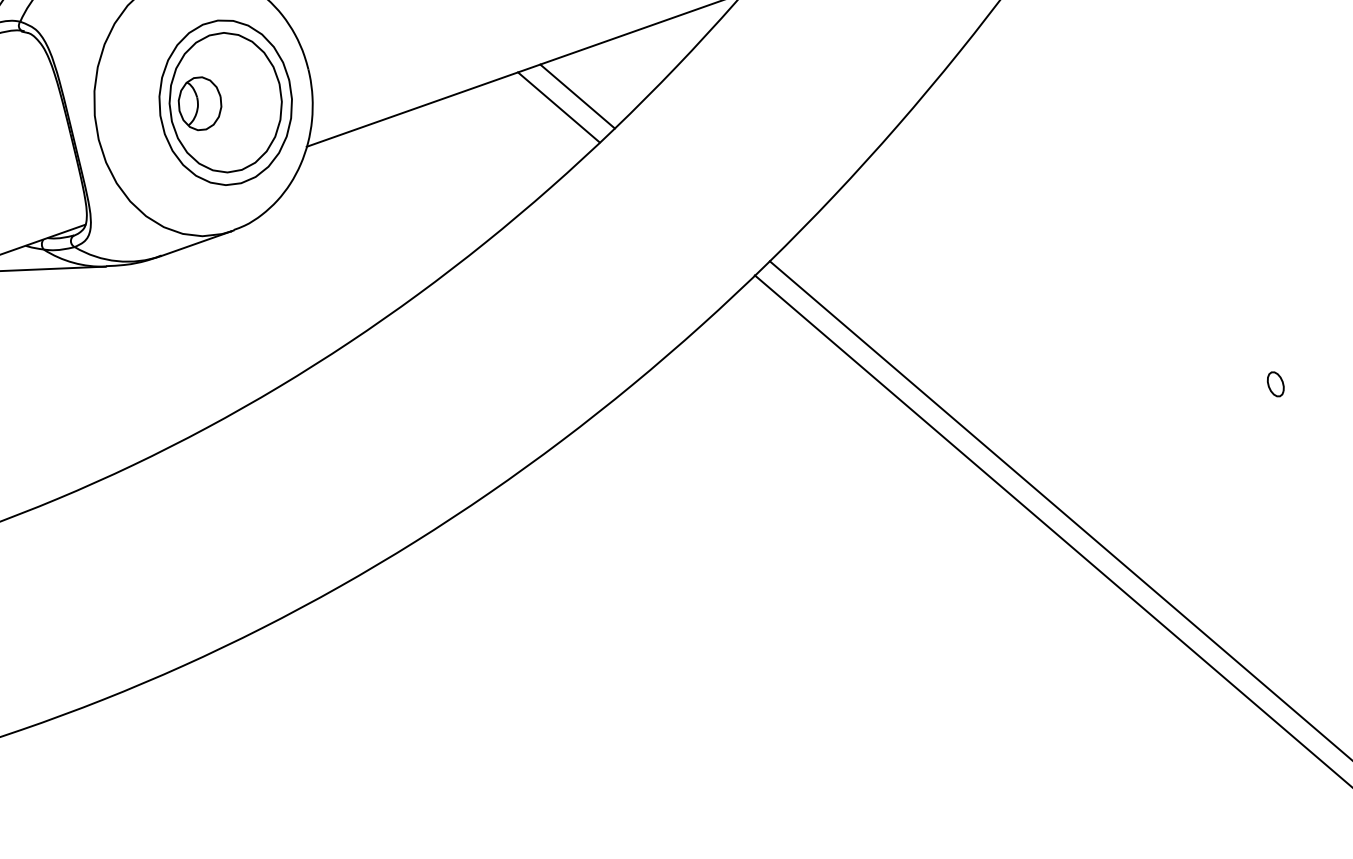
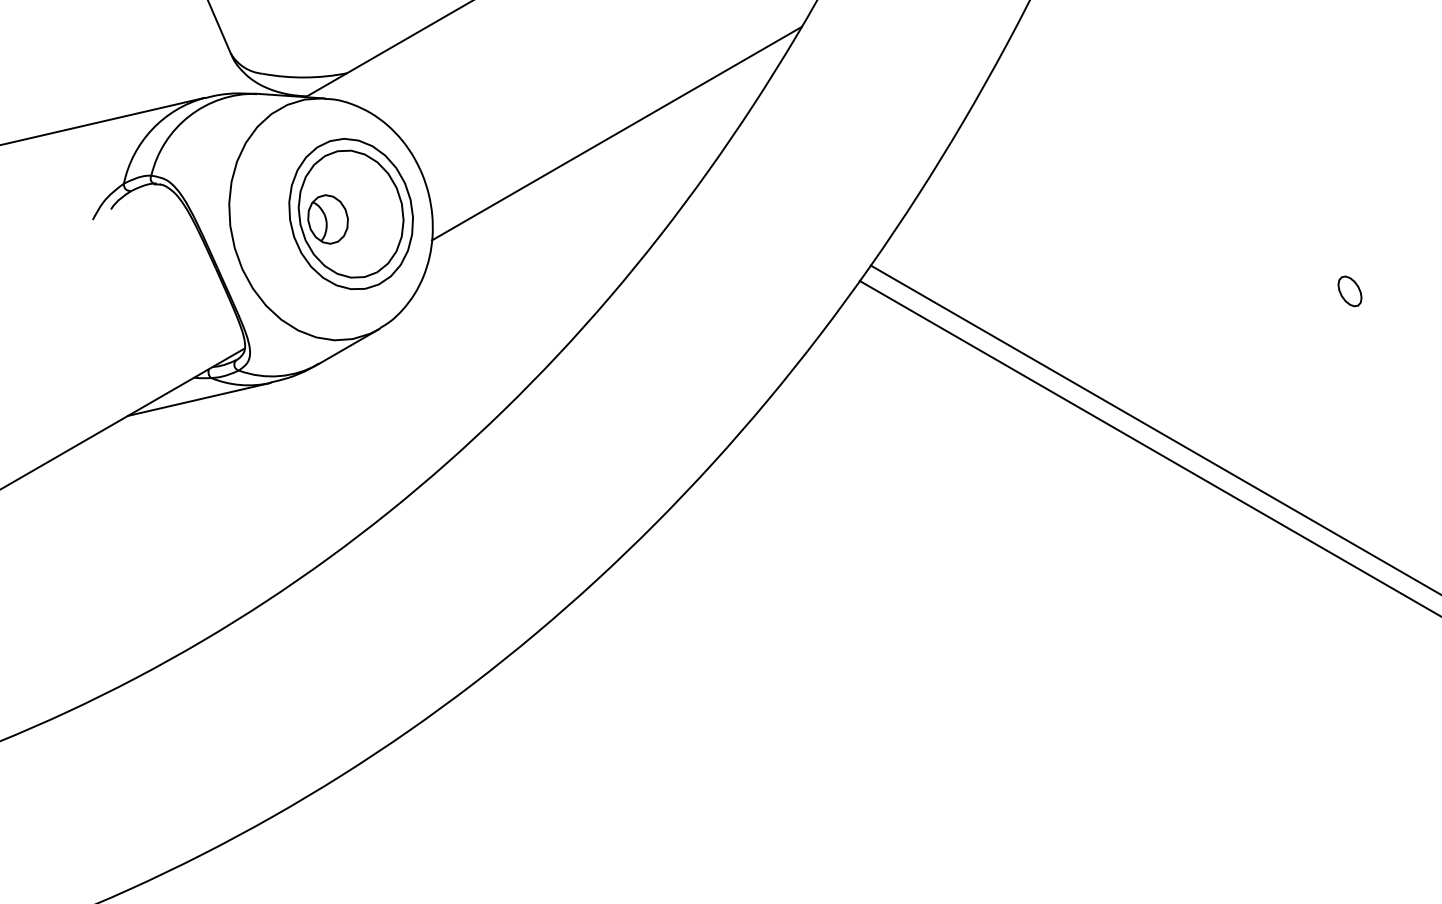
line: (577, 95) -> (668, 148), removed
line: (558, 106) -> (653, 161), removed
part: (1275, 383) -> (1349, 290), size x1.4

